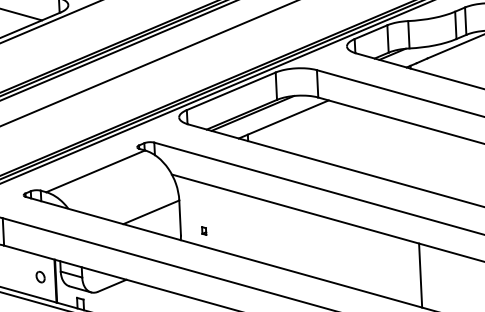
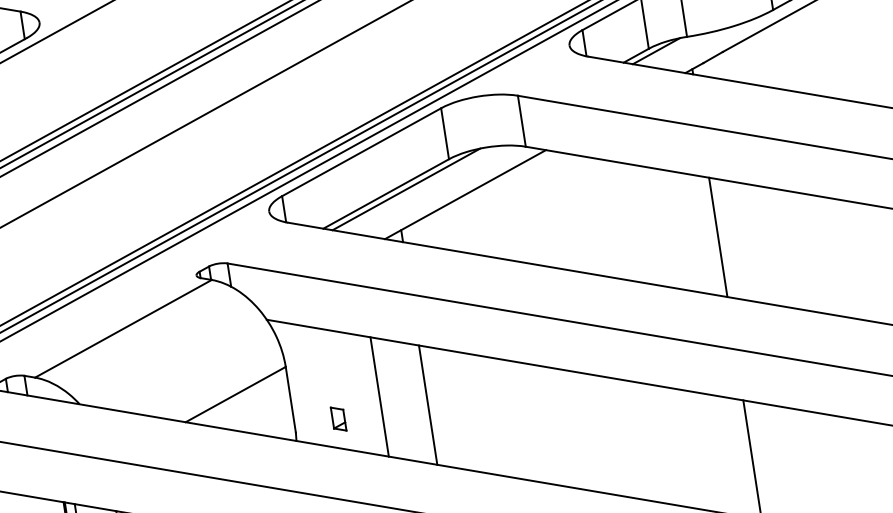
line: (414, 156) -> (717, 238), added
line: (226, 221) -> (378, 396), added
line: (251, 228) -> (426, 405), added
part: (203, 230) -> (337, 418), size x1.67

